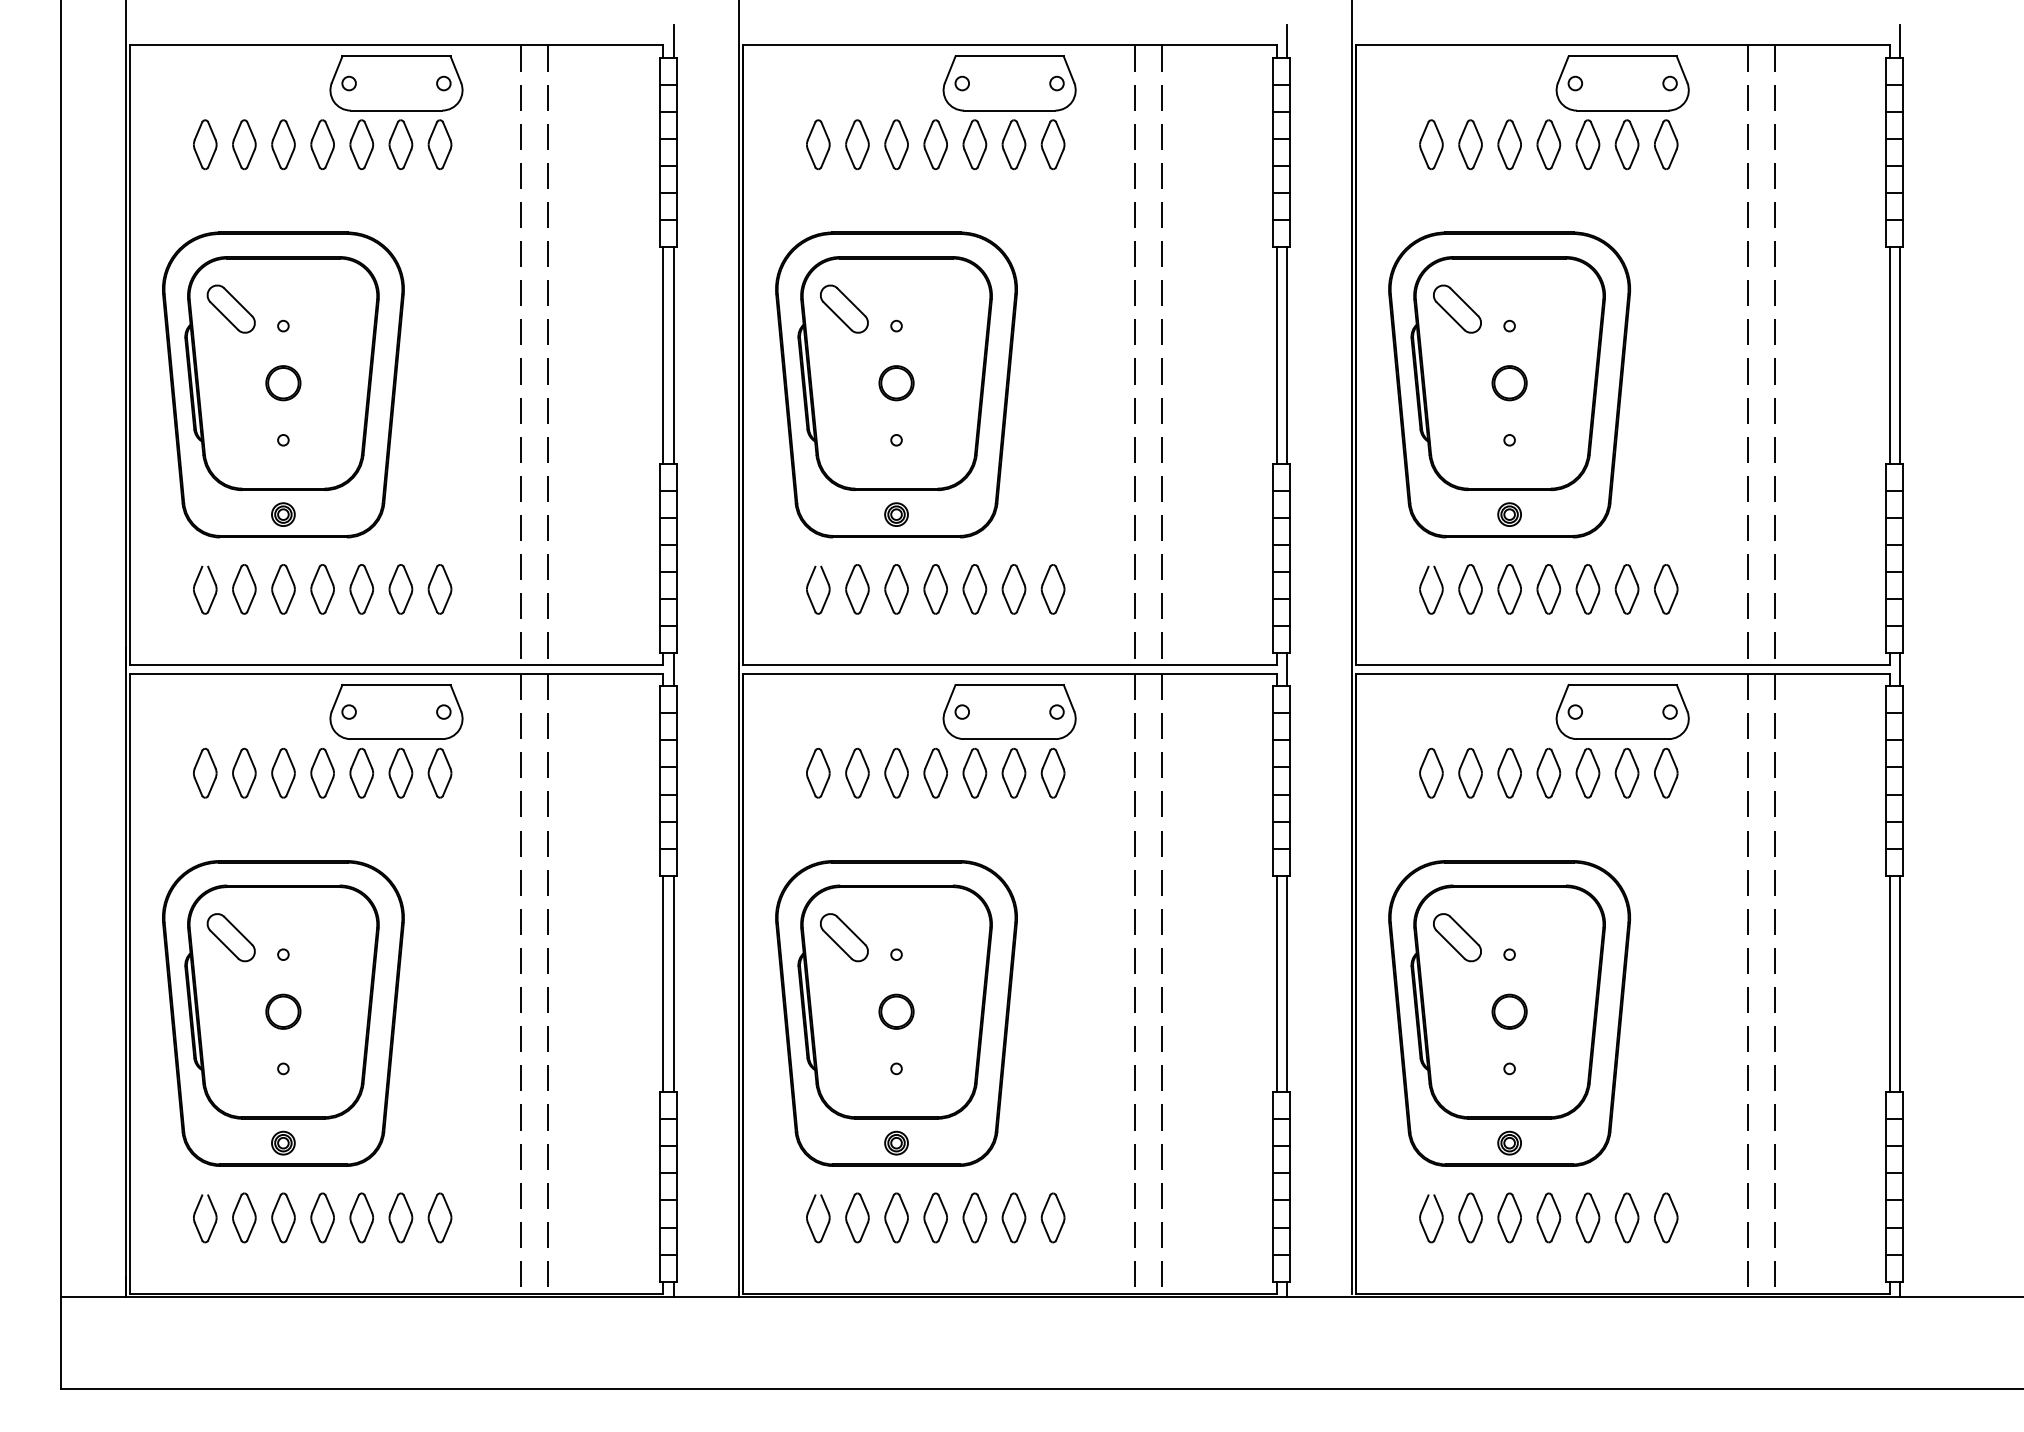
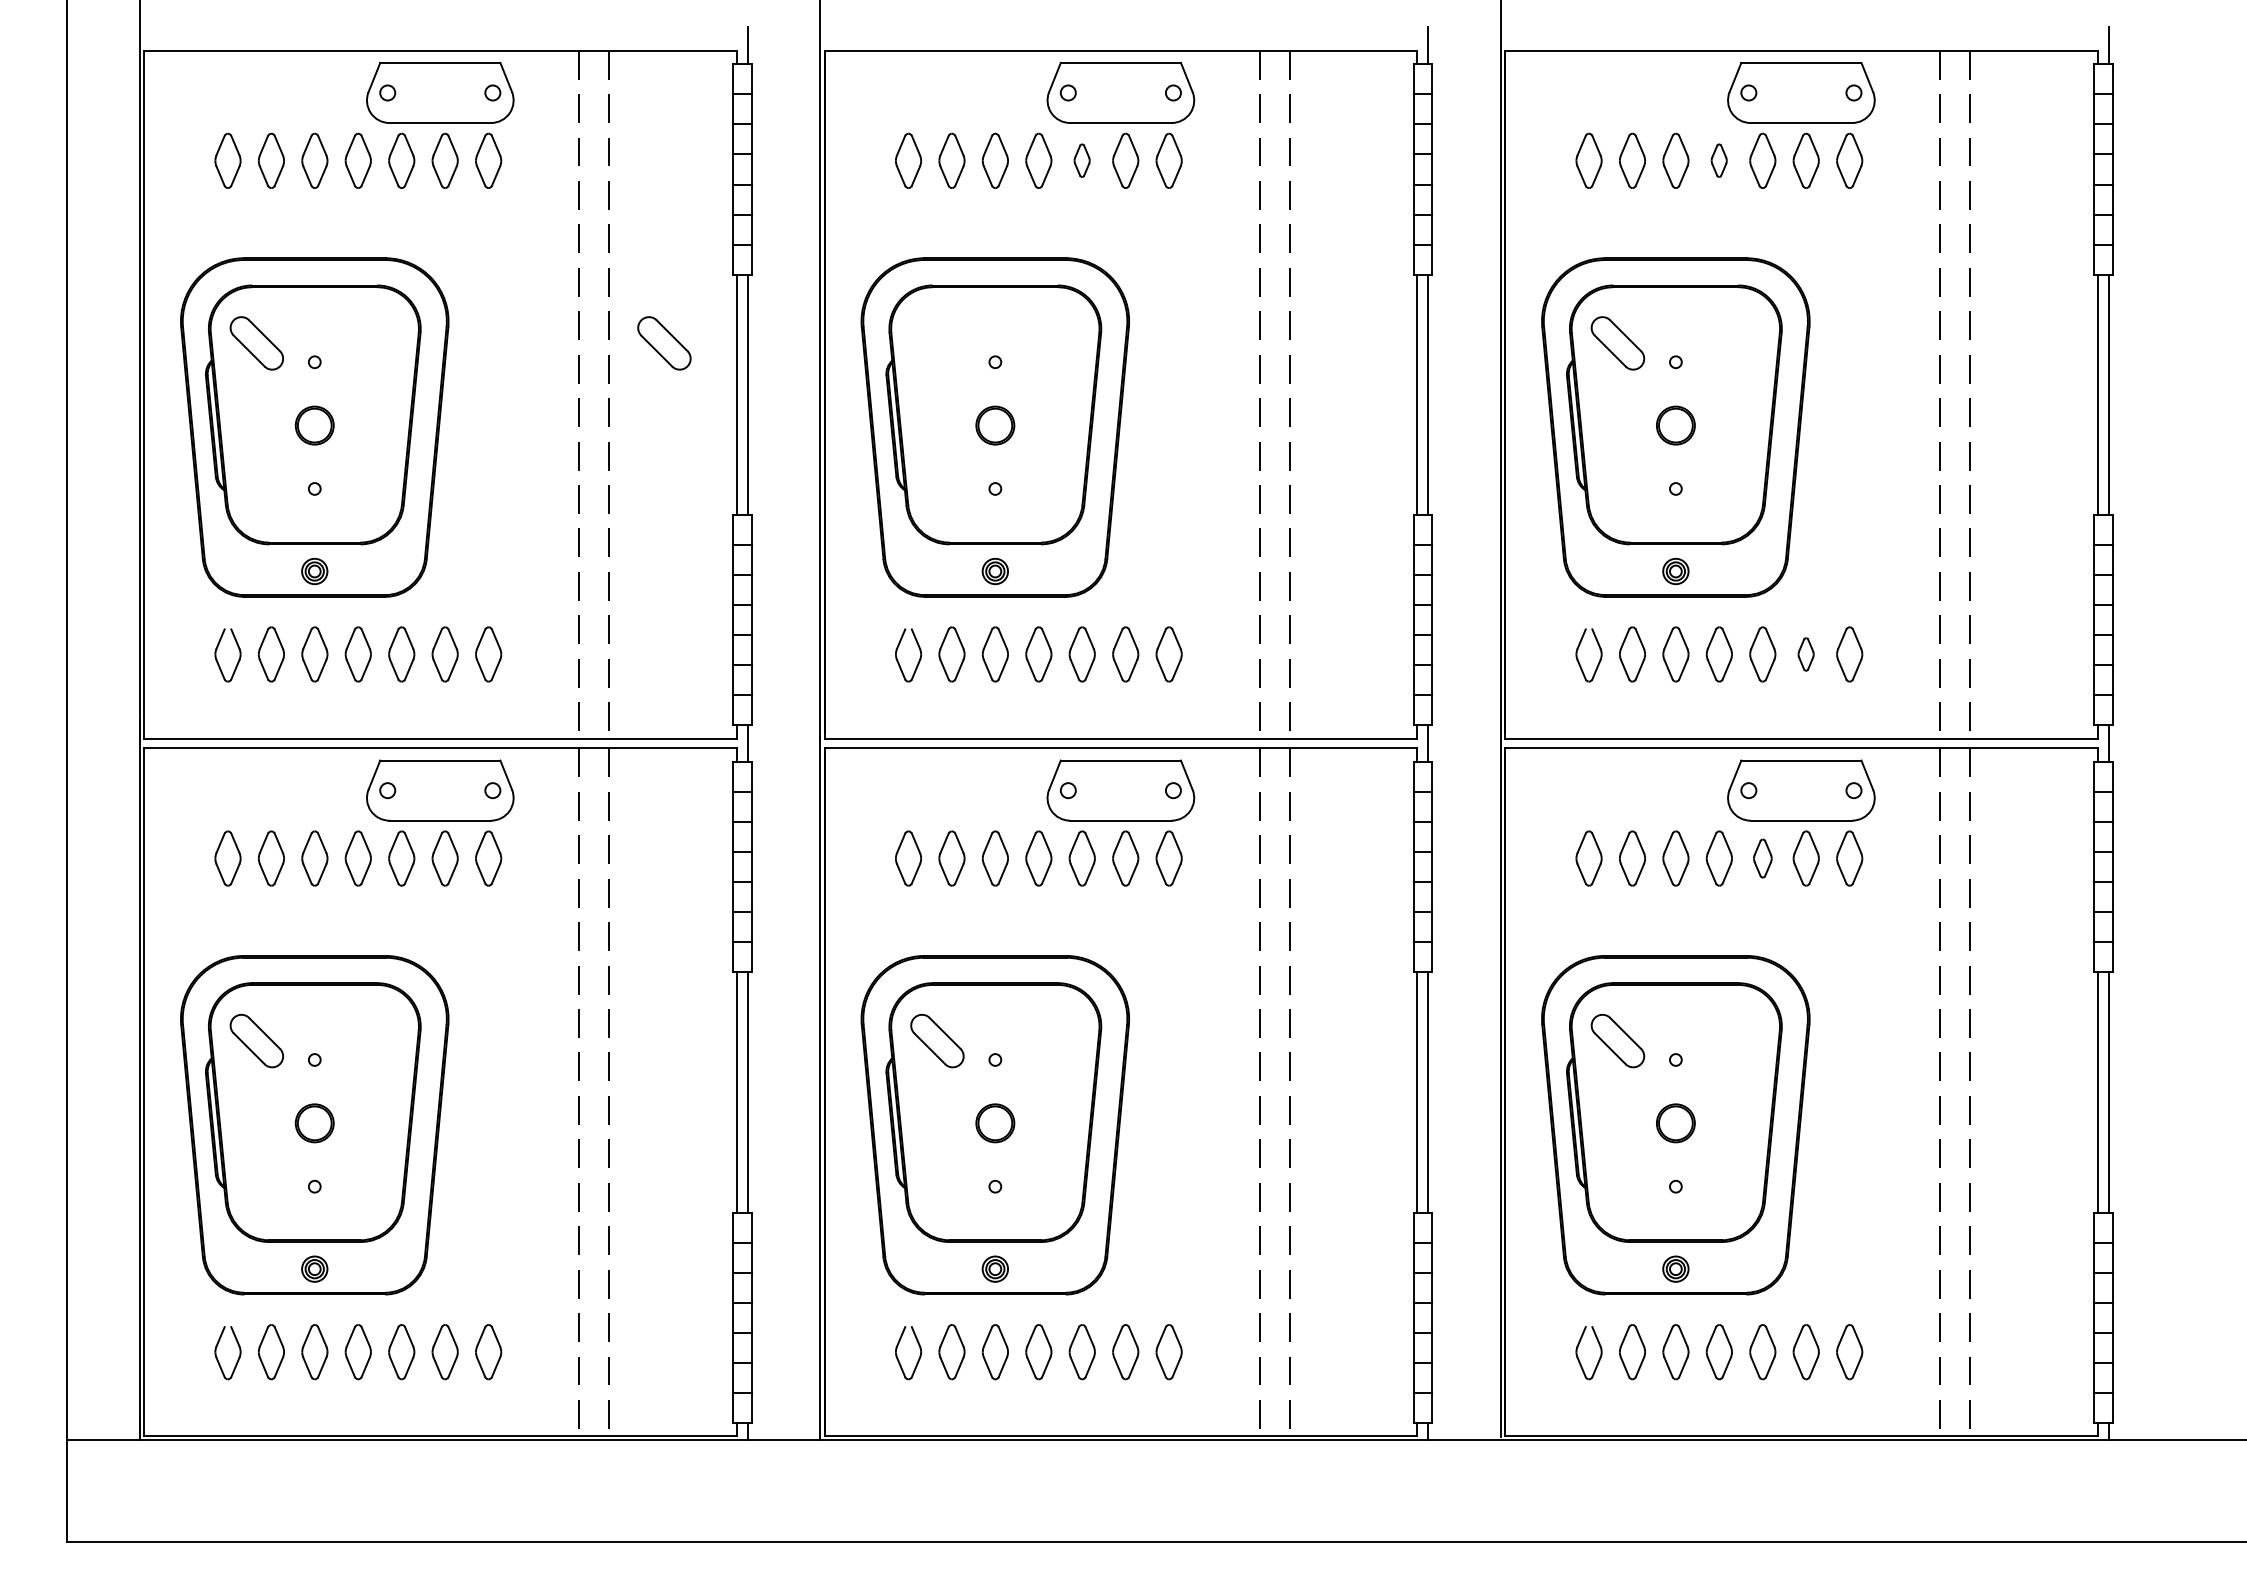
part: (974, 144) -> (1081, 160), size x0.6
part: (1548, 144) -> (1718, 160), size x0.6
part: (844, 309) -> (664, 343), moved
part: (1626, 589) -> (1805, 654), size x0.6
part: (1587, 773) -> (1762, 858), size x0.7

